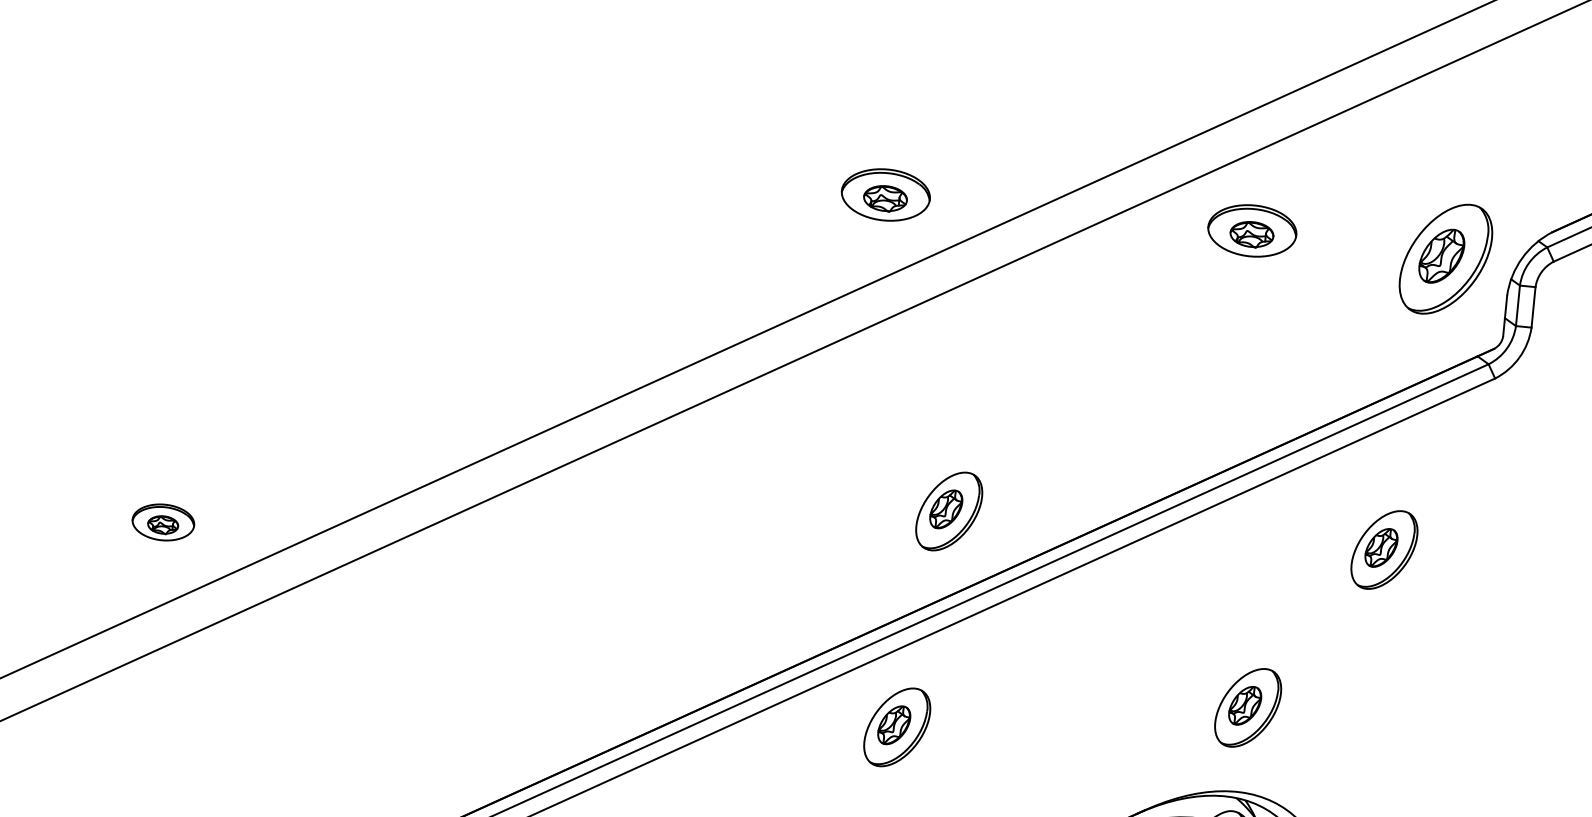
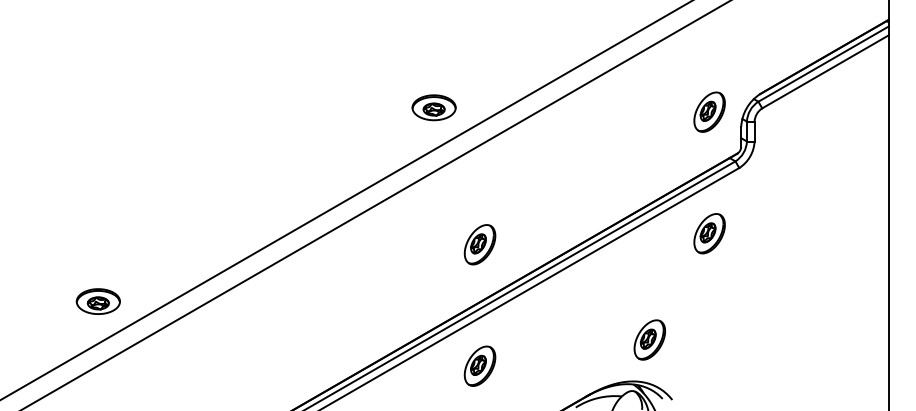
part: (1251, 230) -> (613, 107), removed
part: (1445, 257) -> (709, 111), size x0.71
part: (948, 510) -> (479, 244), moved
part: (161, 522) -> (97, 301), size x1.43
part: (1384, 549) -> (709, 233), moved
part: (1247, 706) -> (649, 339), moved
part: (896, 725) -> (479, 365), moved

